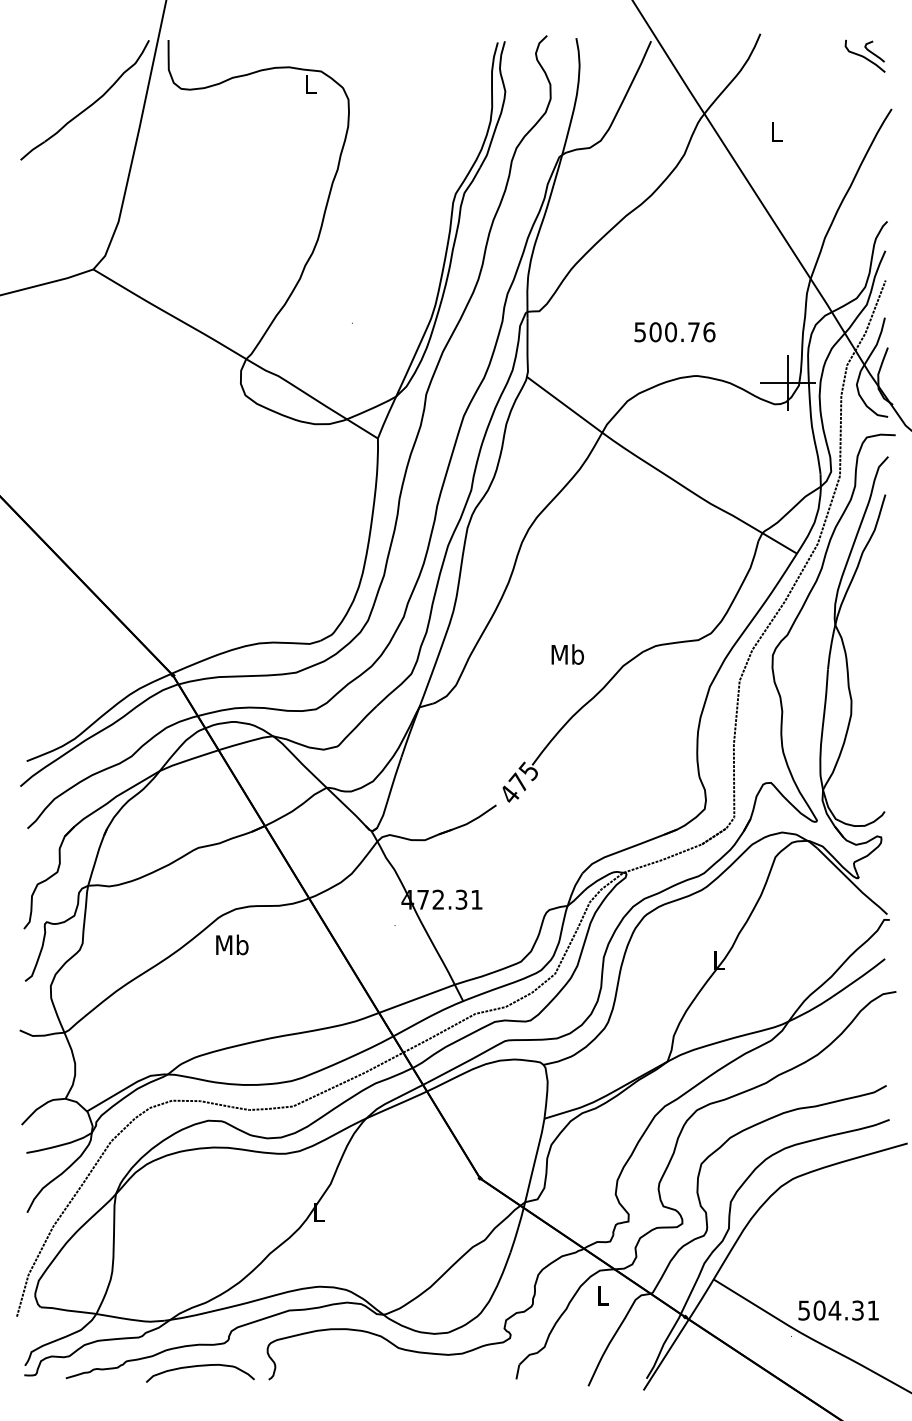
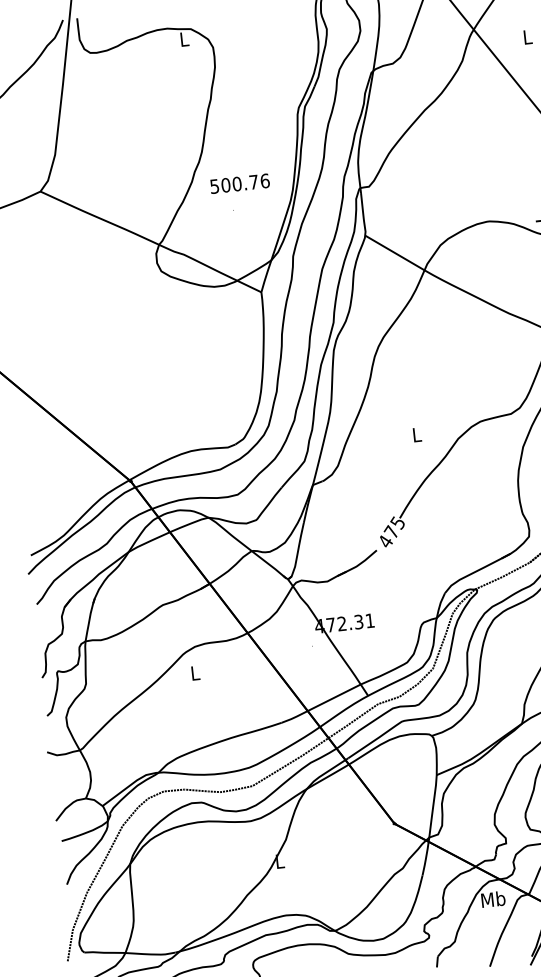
text: (674, 332) -> (239, 183), moved
text: (567, 654) -> (416, 434), Mb -> L
text: (232, 944) -> (195, 672), Mb -> L
text: (602, 1295) -> (493, 899), L -> Mb

